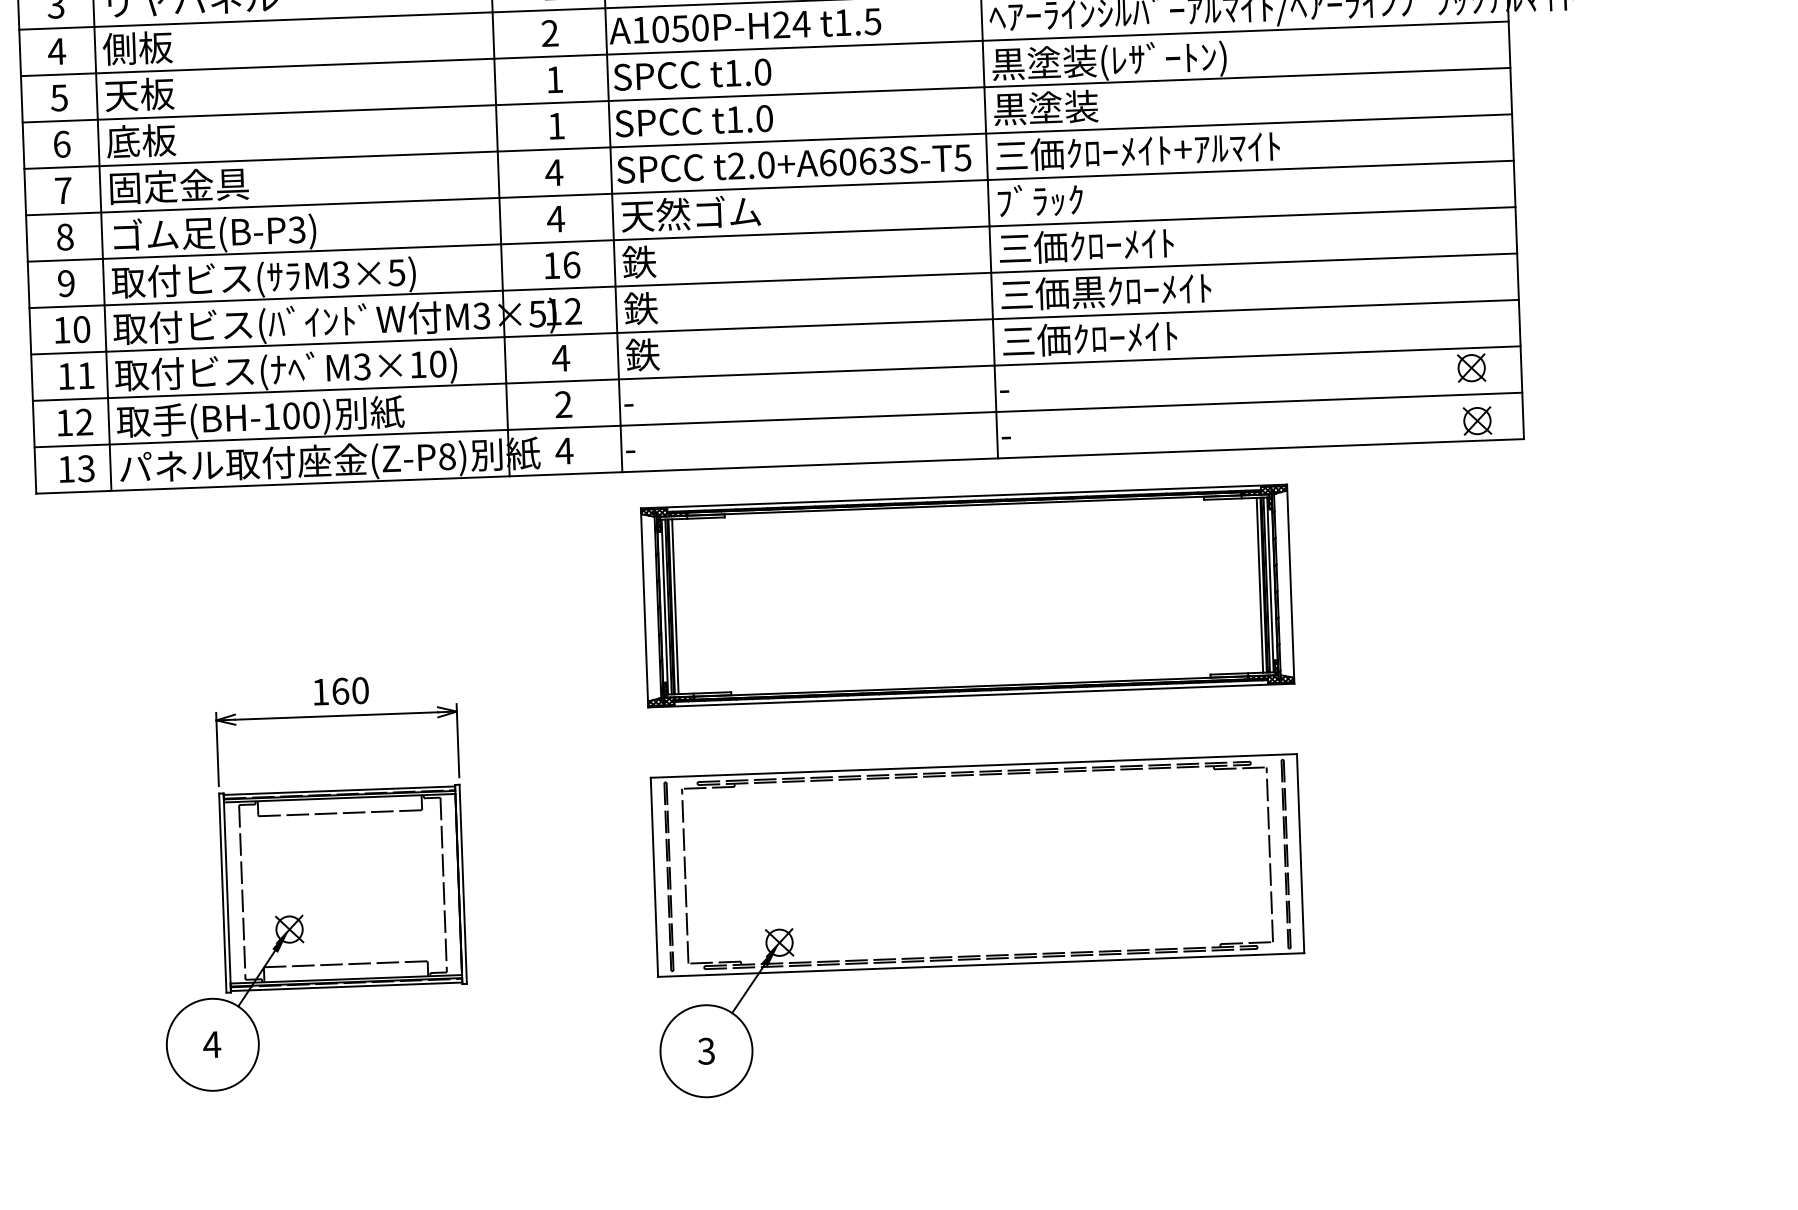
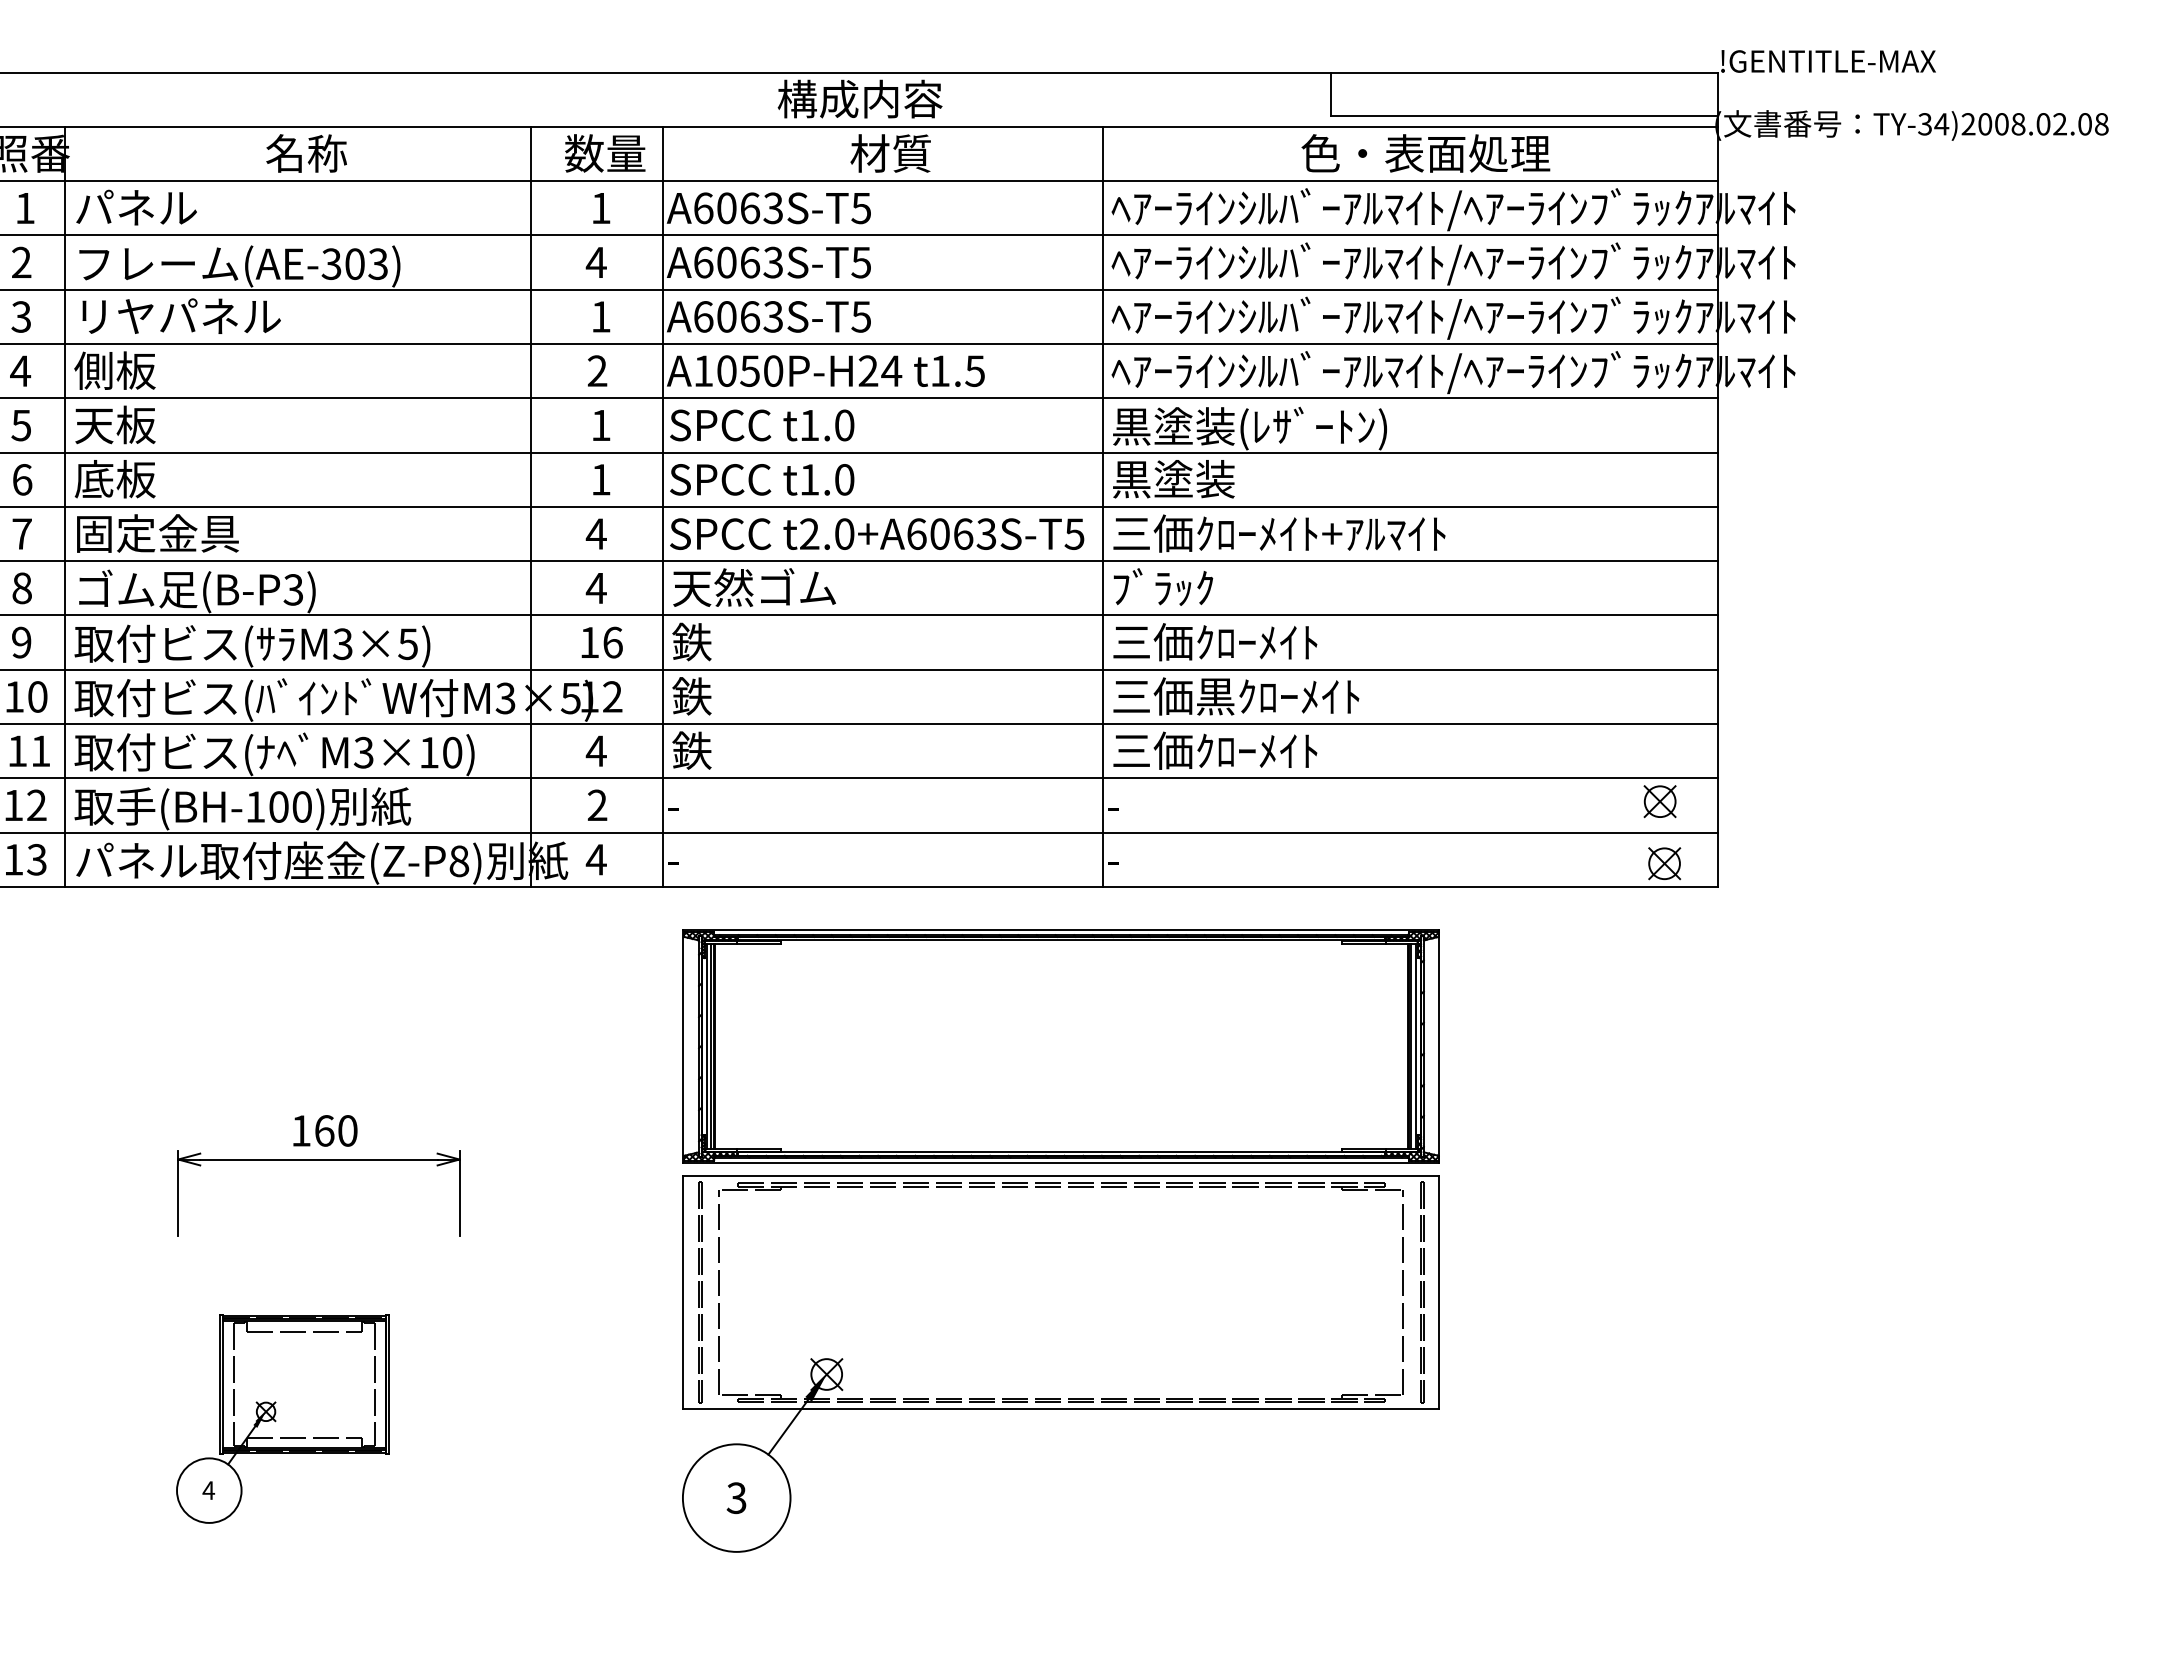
line: (1260, 585) -> (1403, 1046), removed
line: (675, 606) -> (719, 1046), removed
part: (978, 926) -> (1060, 1363), moved
part: (313, 938) -> (282, 1418), size x0.6

